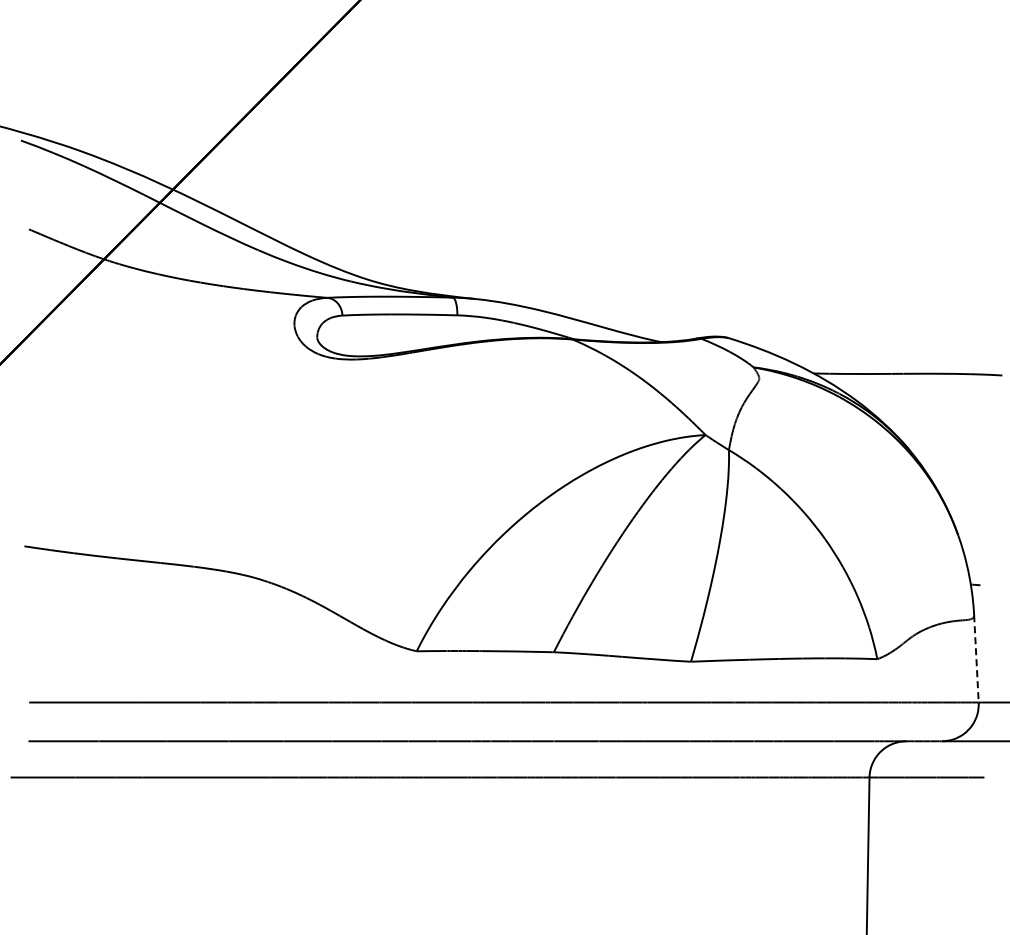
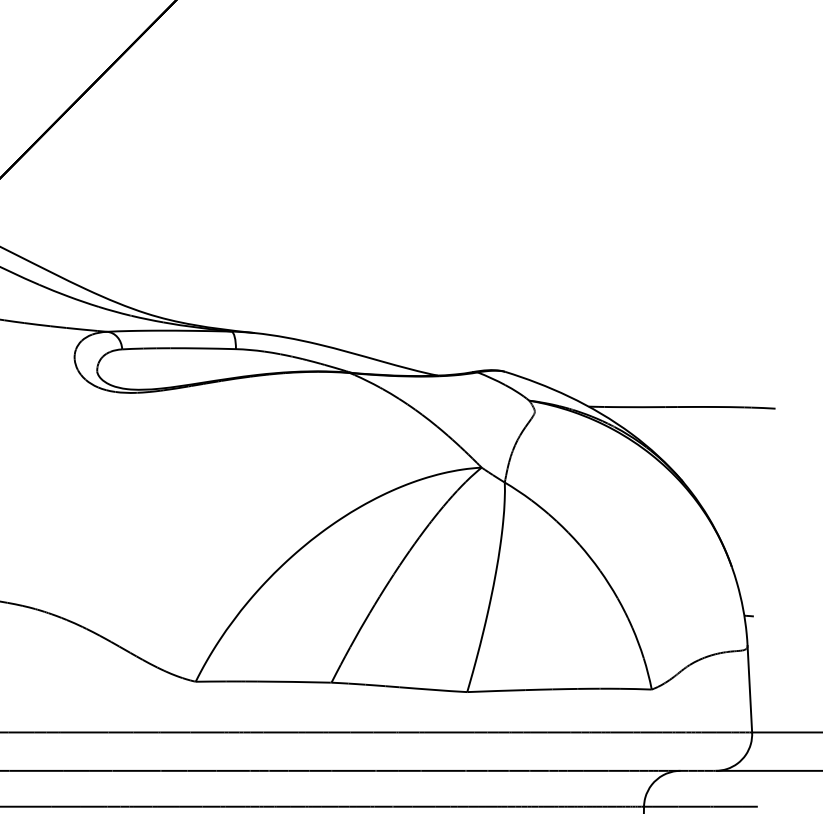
line: (976, 658) -> (749, 688), dashed -> solid

